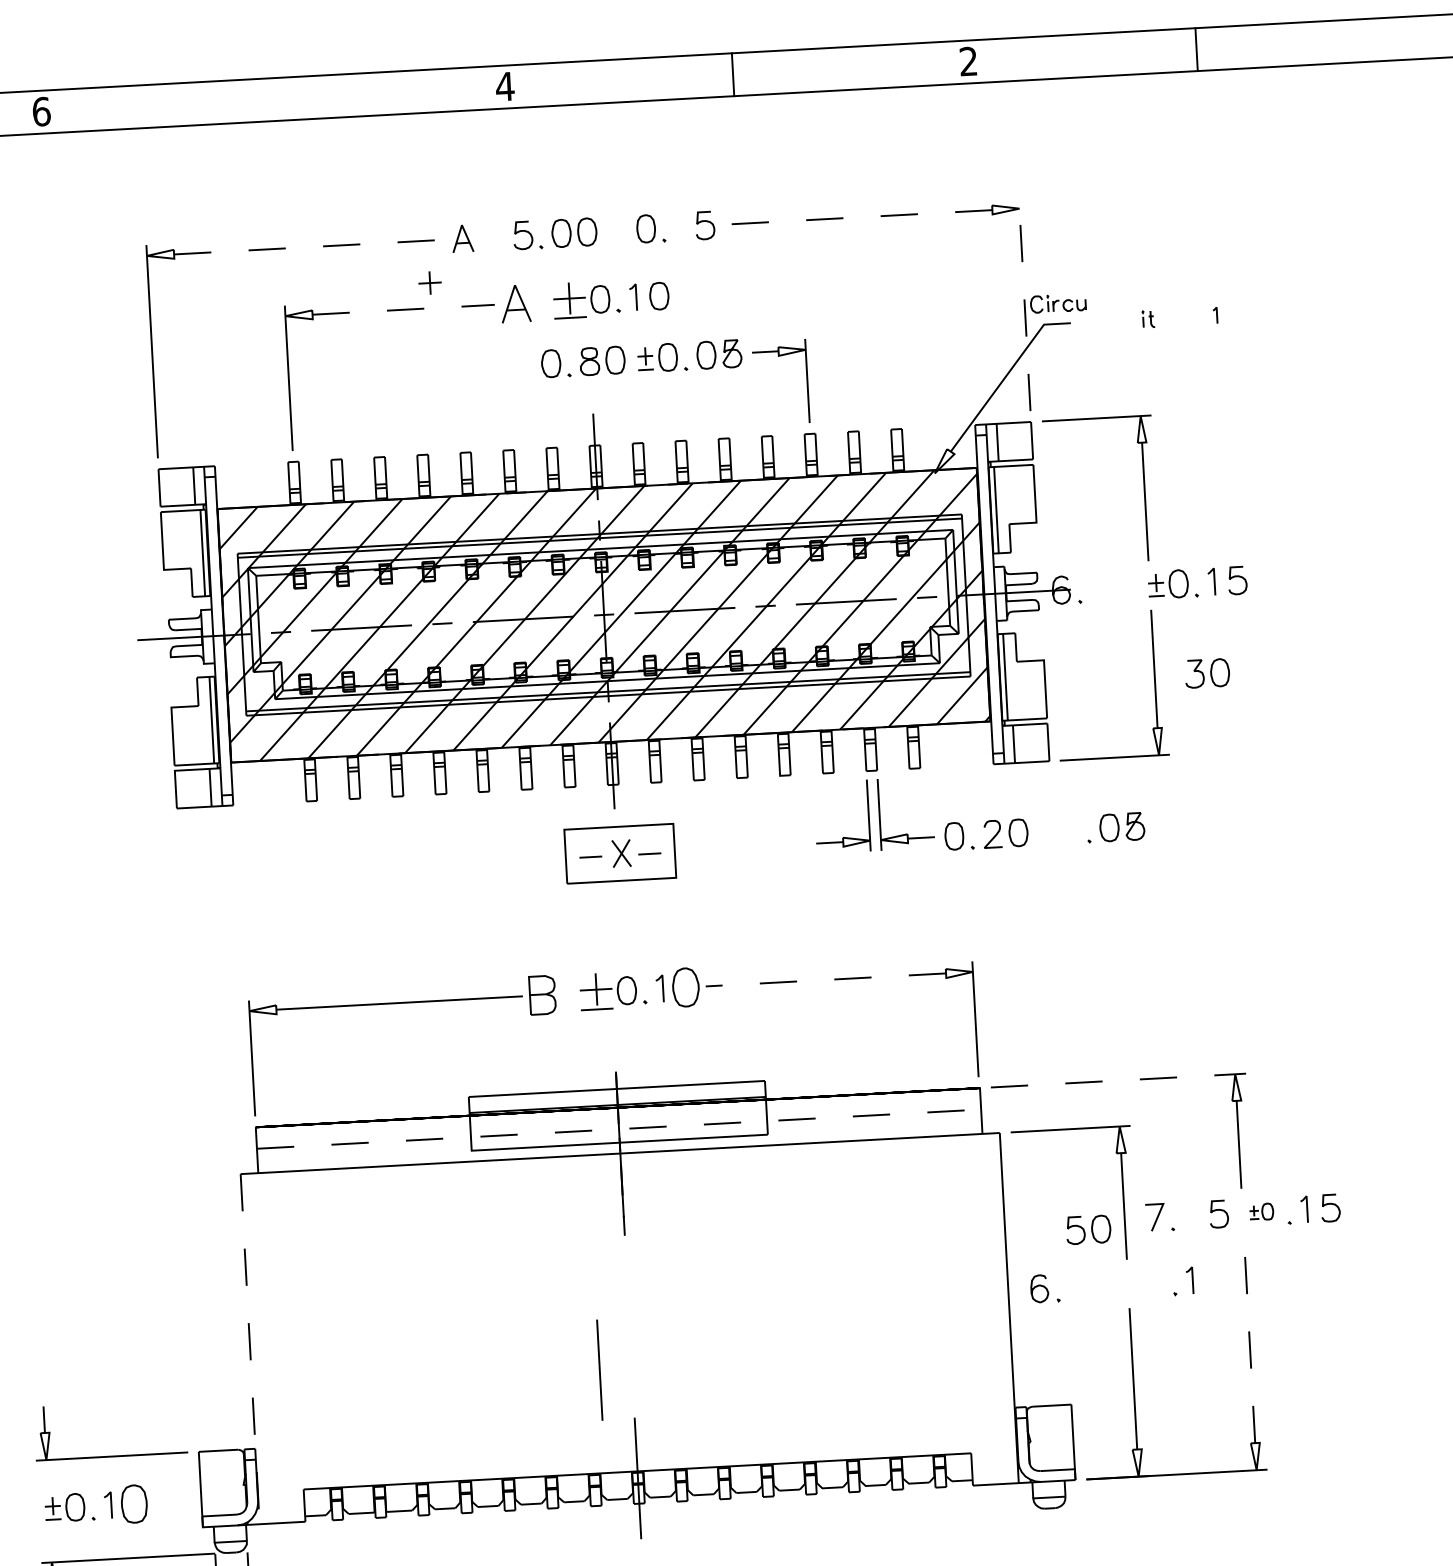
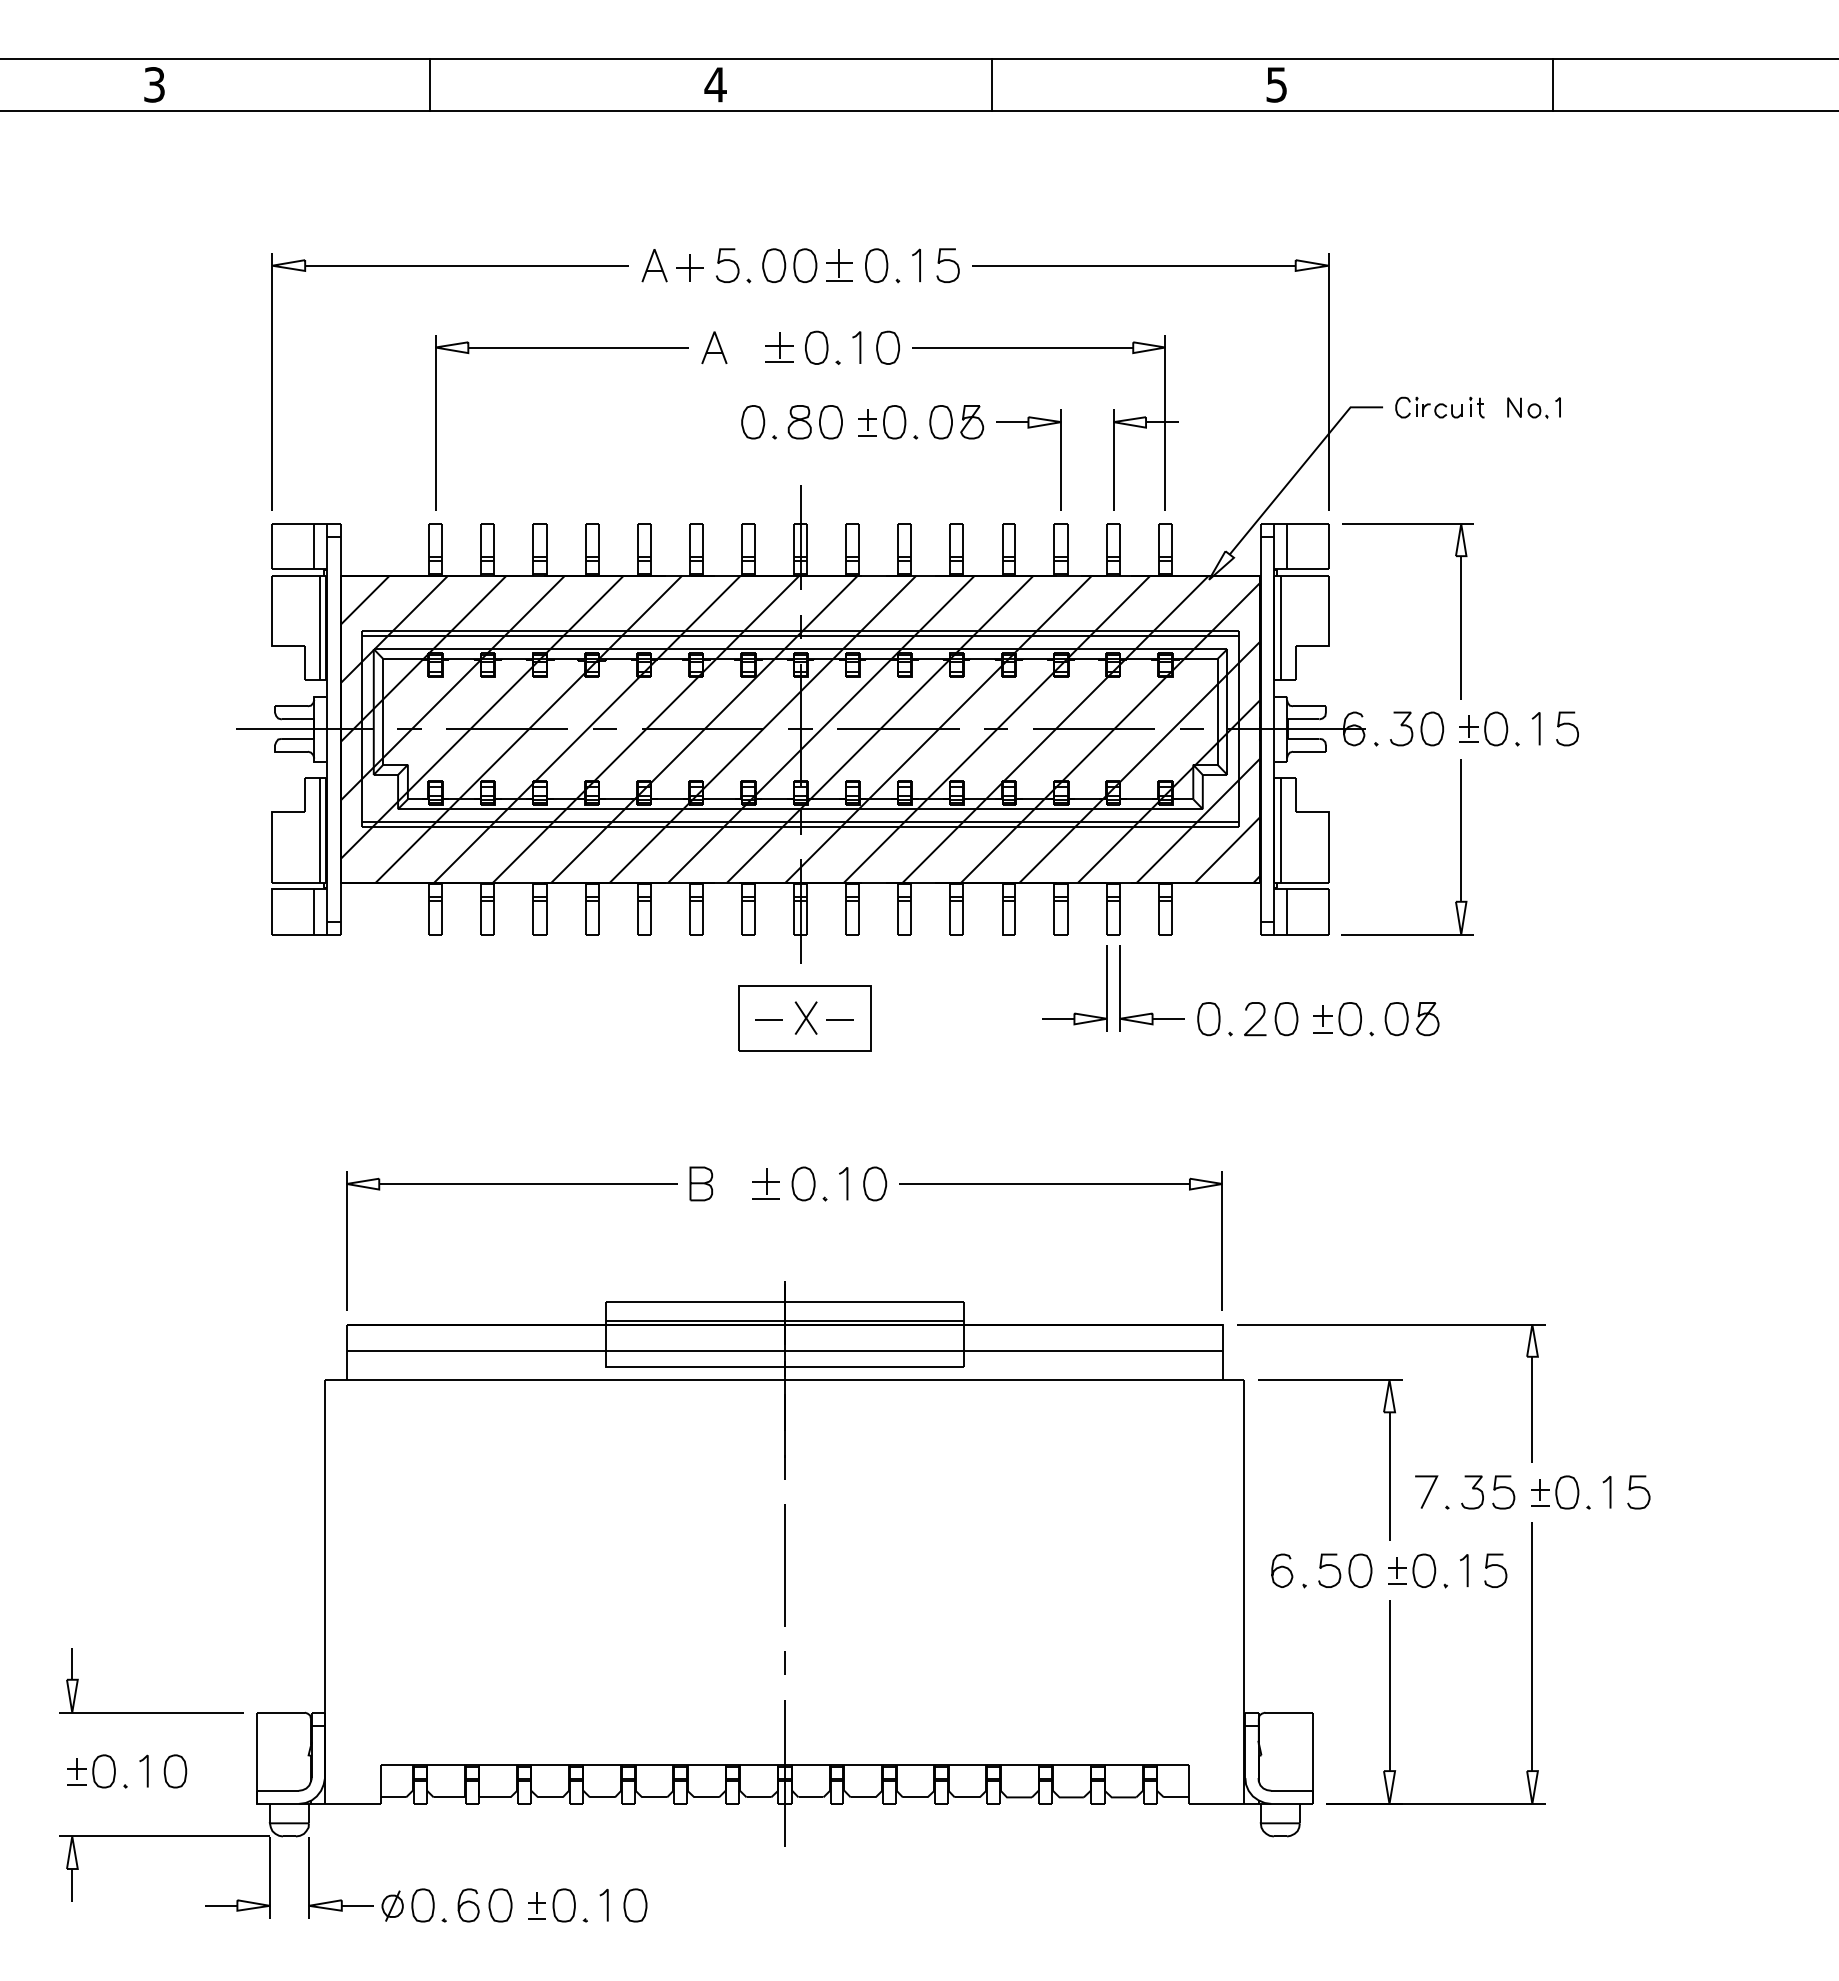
text: (968, 61) -> (1276, 84), 2 -> 5
line: (269, 99) -> (430, 85), added
text: (41, 111) -> (154, 84), 6 -> 3
line: (858, 217) -> (1133, 265), dashed -> solid
line: (681, 226) -> (919, 265), added
part: (615, 230) -> (839, 265), added
line: (308, 246) -> (467, 265), dashed -> solid
part: (429, 282) -> (689, 267), moved
part: (569, 300) -> (779, 347), size x0.71
part: (515, 303) -> (714, 347), size x0.71
part: (1057, 303) -> (1428, 407), moved
line: (1024, 304) -> (1328, 381), dashed -> solid
line: (404, 309) -> (579, 347), dashed -> solid
part: (1190, 316) -> (1527, 407), added
part: (848, 347) -> (1113, 422), added
part: (1207, 673) -> (1416, 728), moved
part: (1060, 830) -> (1337, 1019), added
line: (825, 979) -> (1043, 1183), dashed -> solid
part: (686, 987) -> (875, 1183), size x0.71
part: (595, 992) -> (765, 1183), size x0.71
part: (541, 994) -> (700, 1183), size x0.71
line: (1118, 1080) -> (1391, 1324), dashed -> solid
line: (619, 1129) -> (785, 1350), dashed -> solid
part: (1261, 1211) -> (1555, 1492), size x1.67
curve: (1193, 1213) -> (1472, 1489), added
part: (1088, 1229) -> (1345, 1570), moved
curve: (1217, 1275) -> (1497, 1566), added
part: (1147, 1282) -> (1412, 1570), added
line: (1249, 1340) -> (1532, 1646), dashed -> solid
line: (250, 1349) -> (325, 1592), dashed -> solid
line: (599, 1370) -> (784, 1565), moved
line: (632, 1386) -> (784, 1662), added
part: (134, 1504) -> (175, 1771), size x0.71

